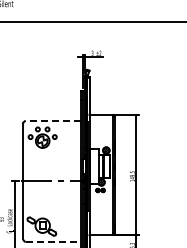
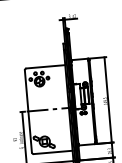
line: (52, 121) -> (45, 67), dashed -> solid
line: (53, 241) -> (53, 152), dashed -> solid

